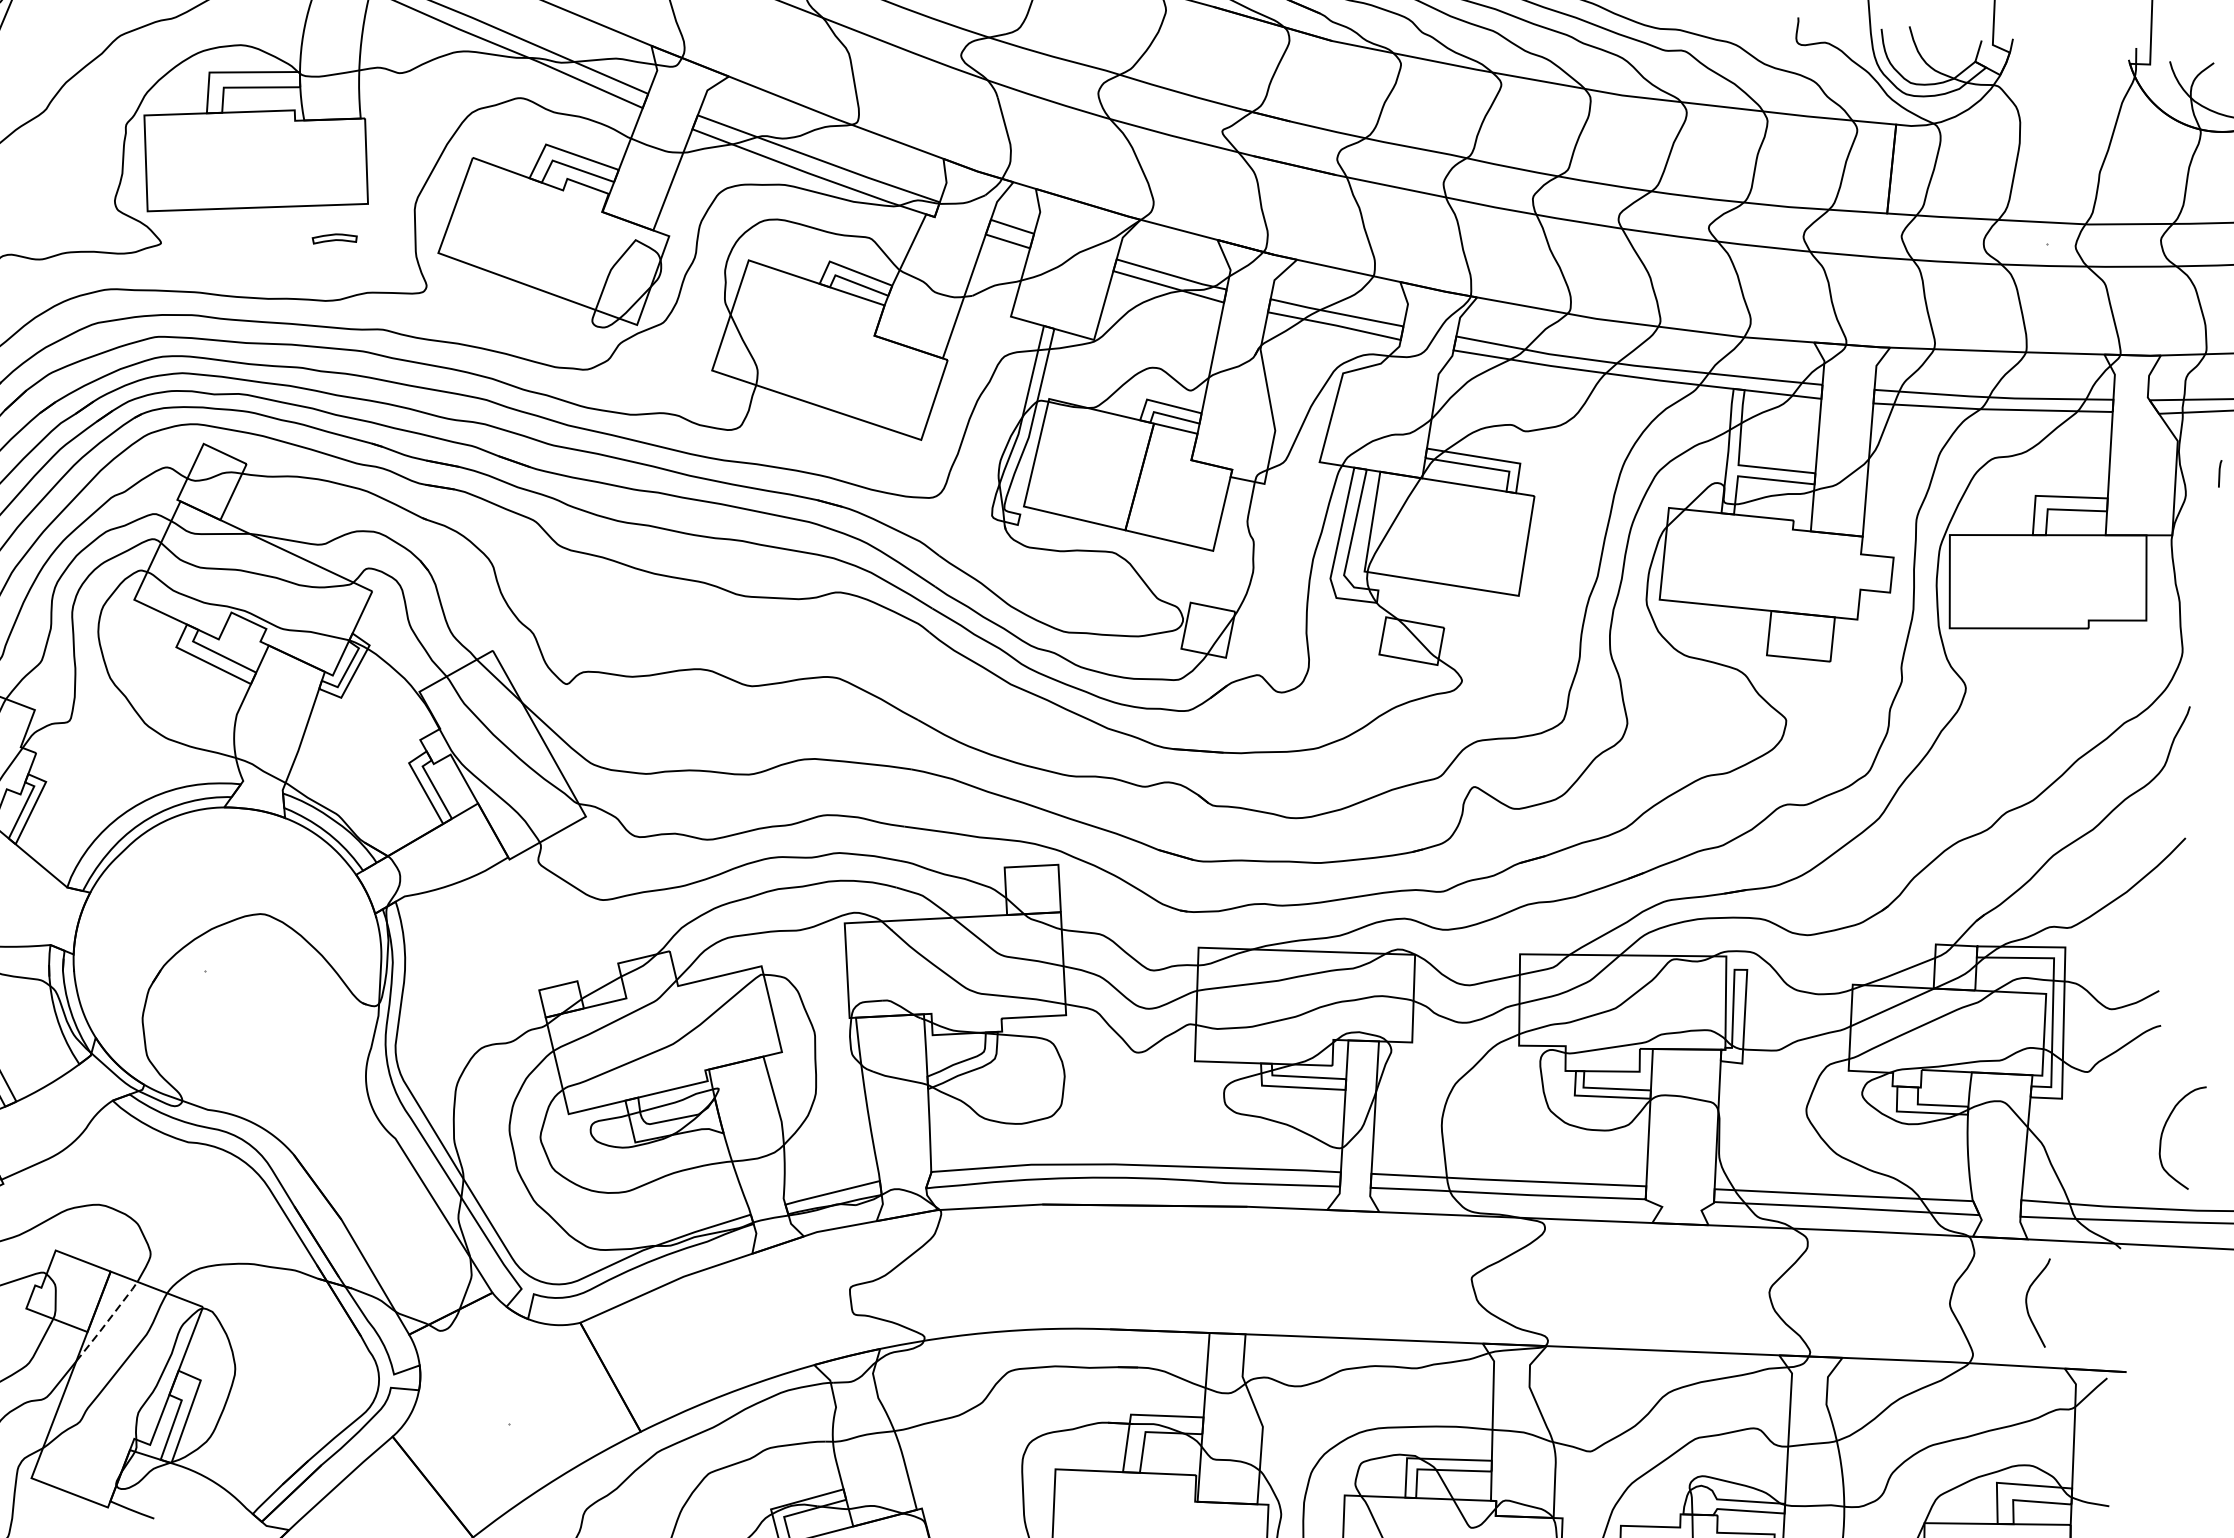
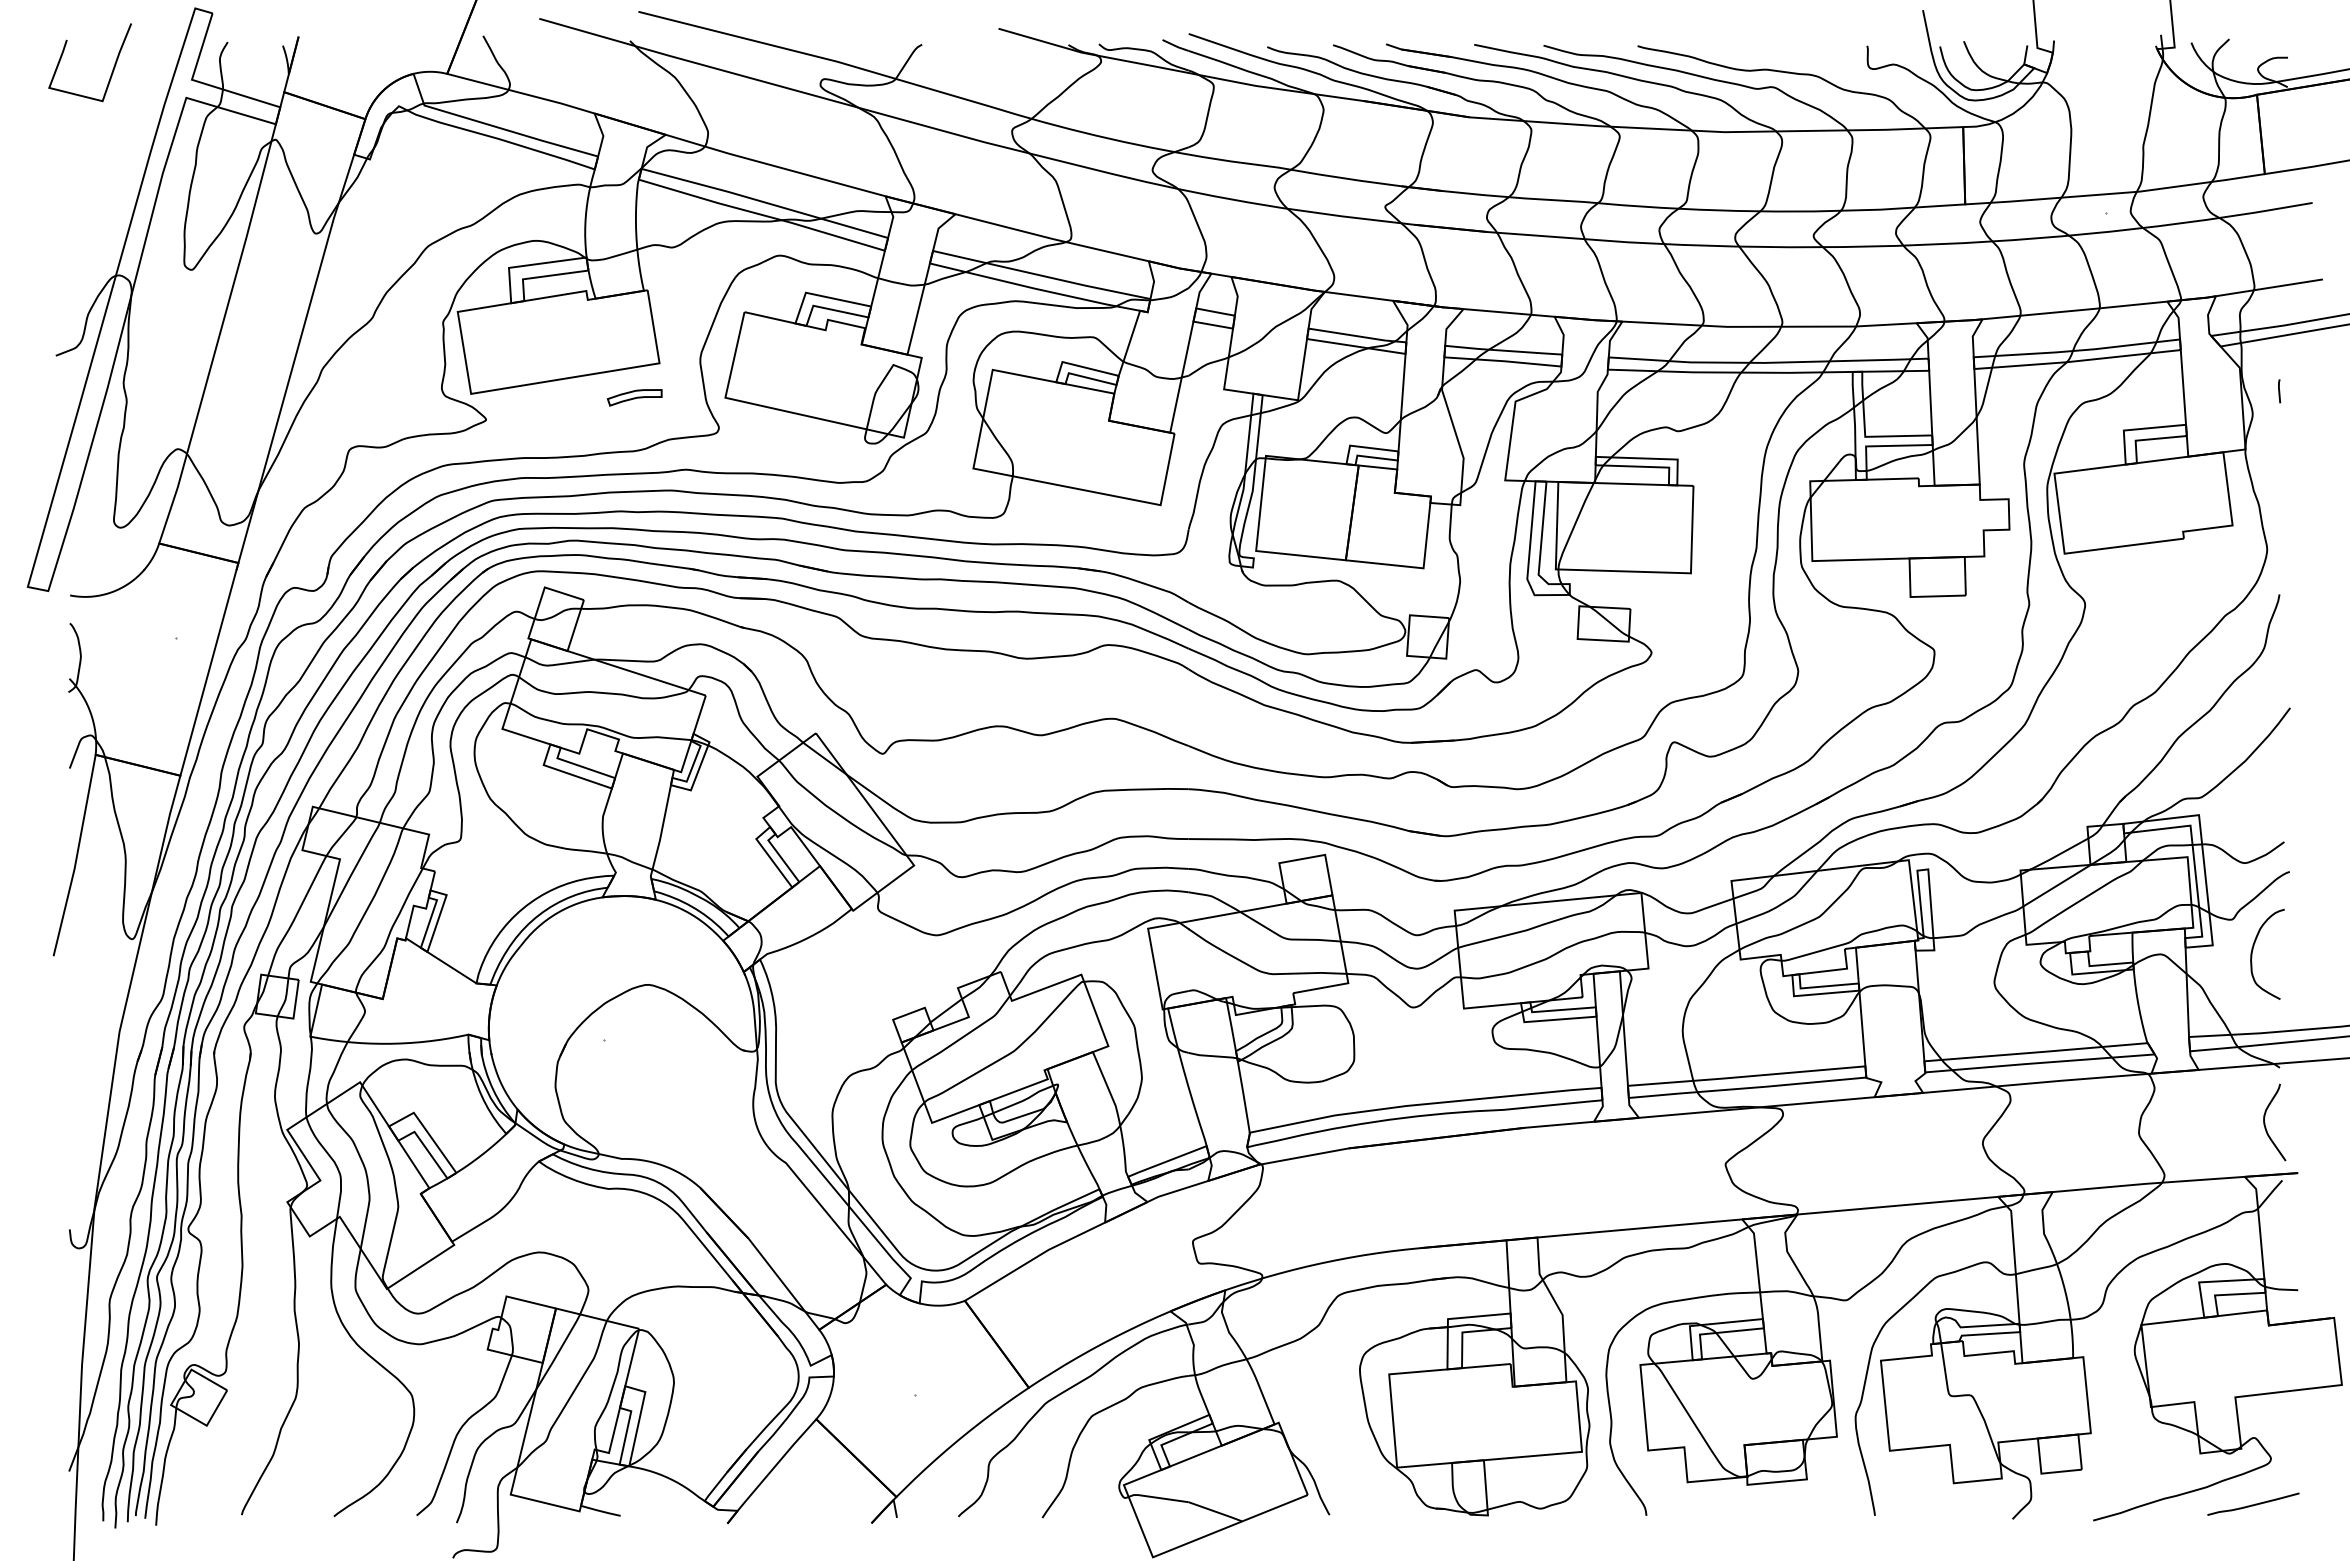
part: (334, 239) -> (634, 397), size x1.43
curve: (2164, 1129) -> (2253, 950), moved
curve: (2027, 1300) -> (2265, 1122), moved
line: (107, 1321) -> (558, 1351), dashed -> solid

